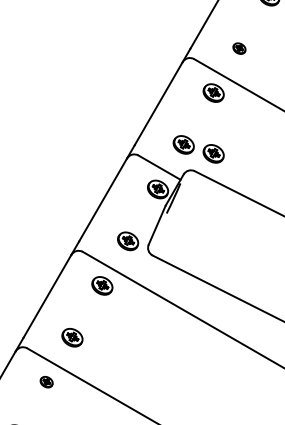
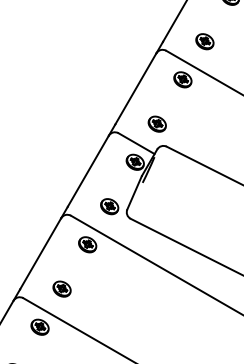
part: (238, 48) -> (204, 41), size x1.67
part: (213, 153) -> (182, 131), removed
part: (46, 381) -> (39, 326), size x1.67

